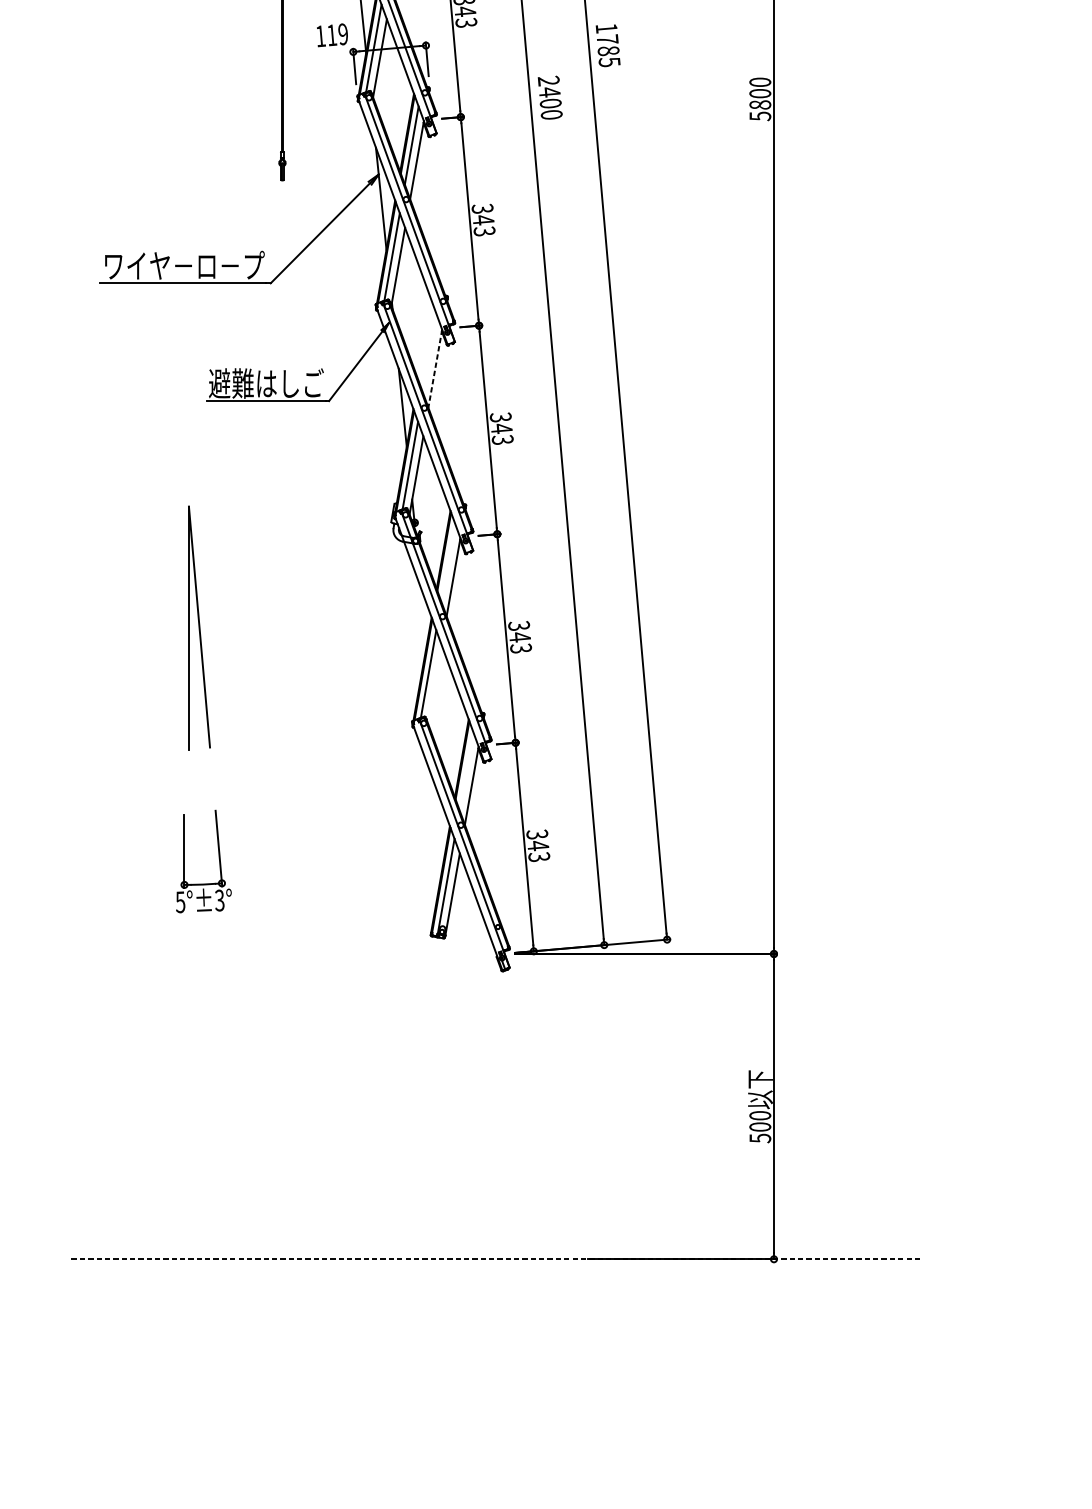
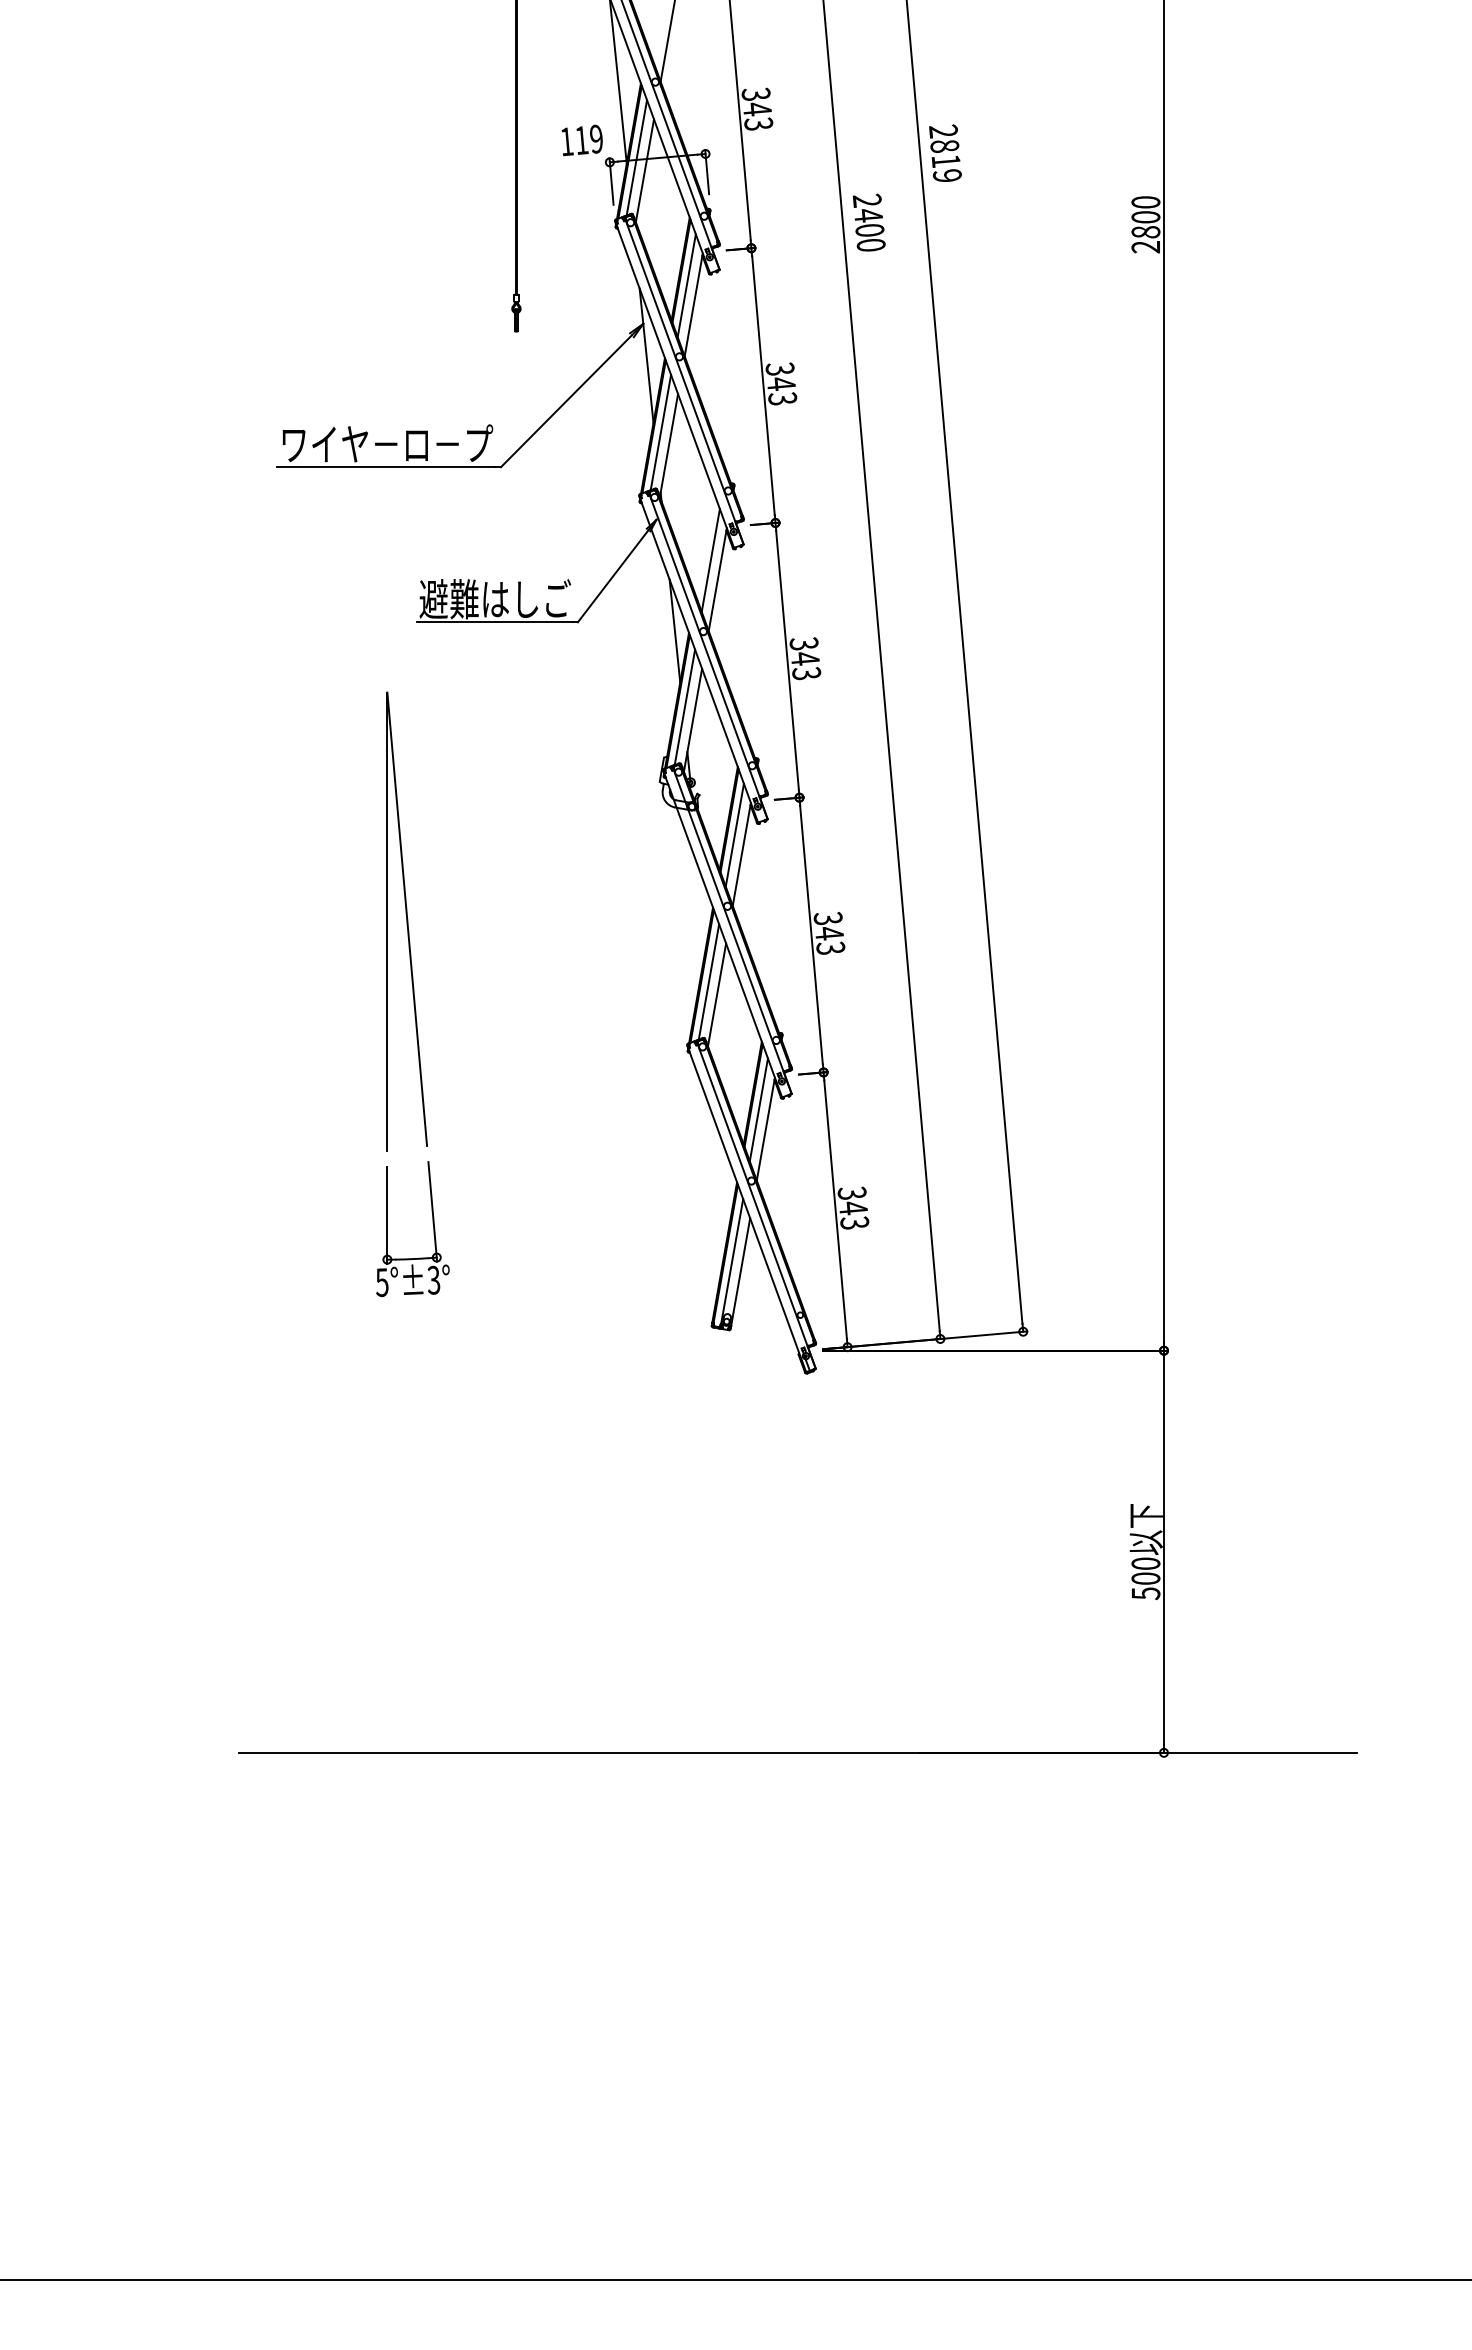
text: (608, 45) -> (945, 153), 1785 -> 2819
text: (759, 116) -> (1145, 247), 5800 -> 2800
line: (429, 354) -> (710, 560), added
line: (435, 369) -> (717, 580), dashed -> solid
line: (447, 562) -> (734, 834), added
part: (198, 628) -> (406, 921), size x1.43
line: (434, 683) -> (716, 994), added
line: (466, 770) -> (758, 1109), added
line: (496, 1259) -> (798, 1752), dashed -> solid

